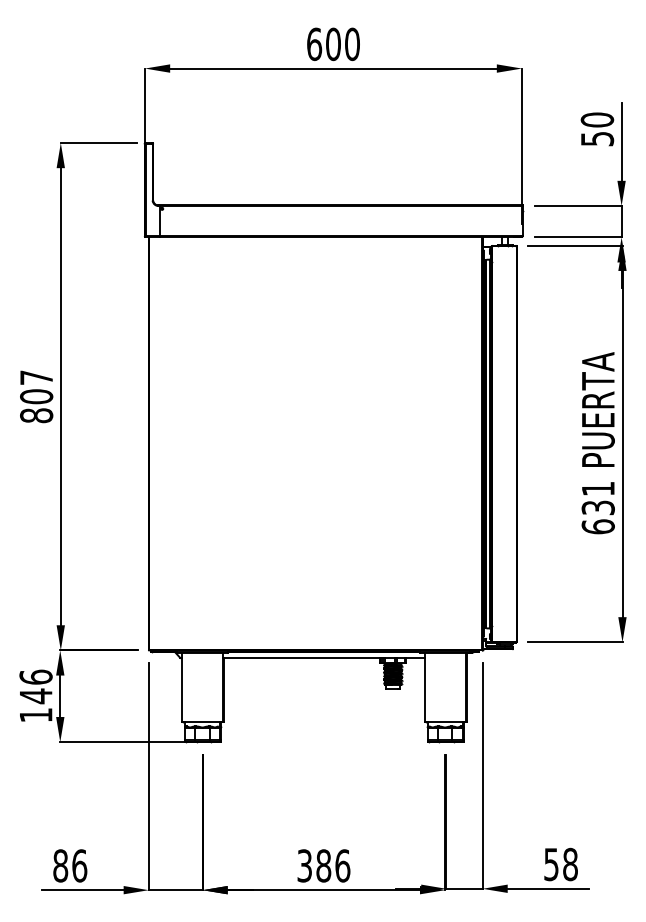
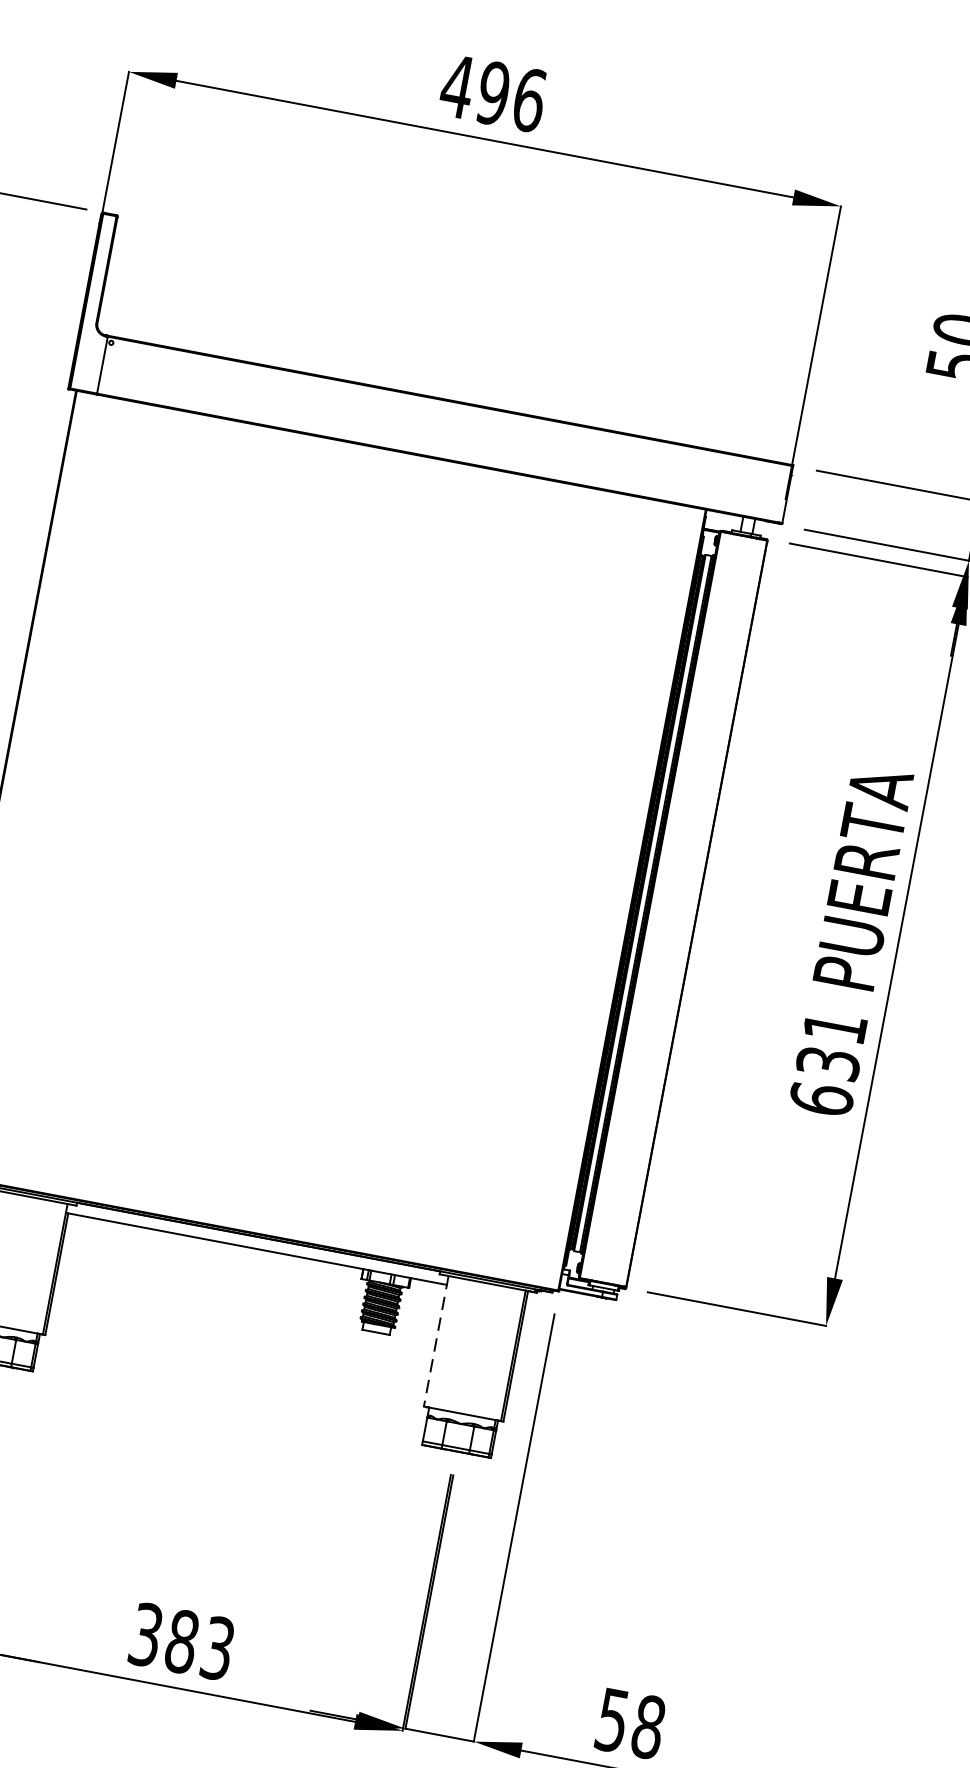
text: (333, 44) -> (493, 93), 600 -> 496
line: (424, 687) -> (435, 1340), solid -> dashed
text: (342, 865) -> (217, 1647), 386 -> 383

